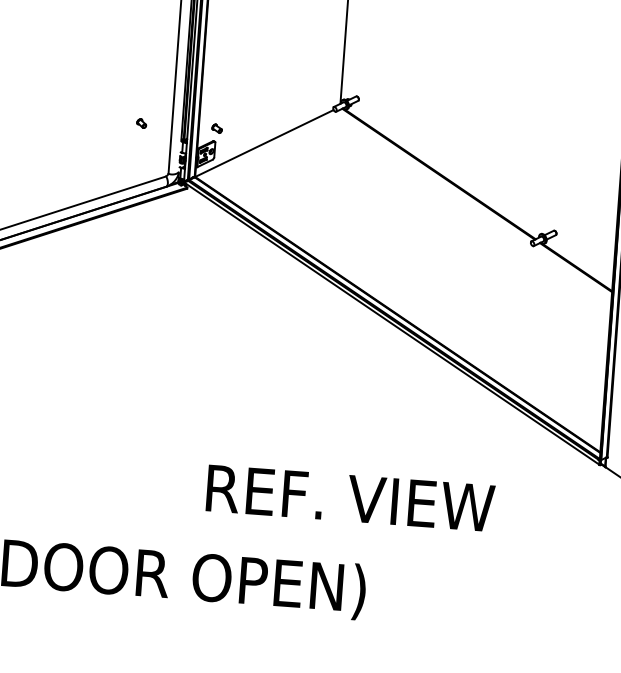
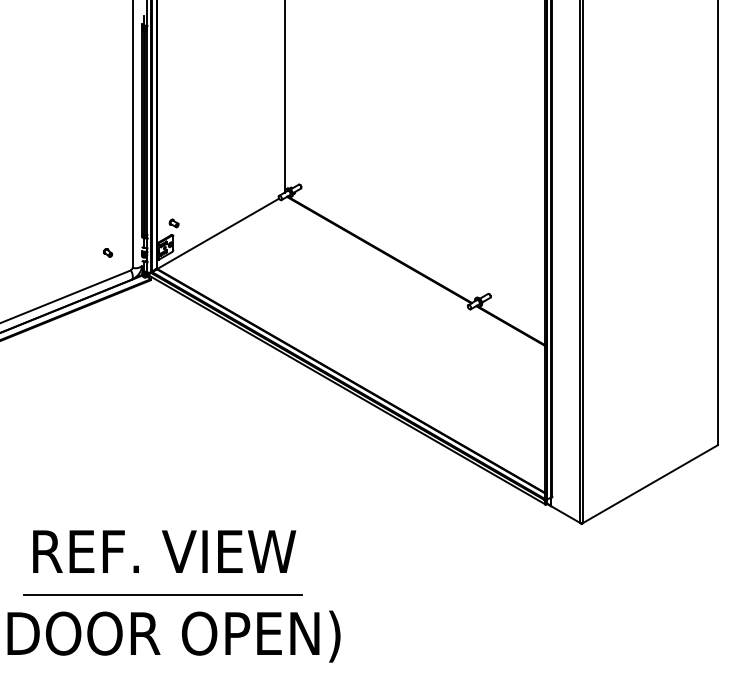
part: (141, 123) -> (107, 252), moved
text: (350, 498) -> (164, 551), moved
line: (174, 532) -> (162, 594), added

